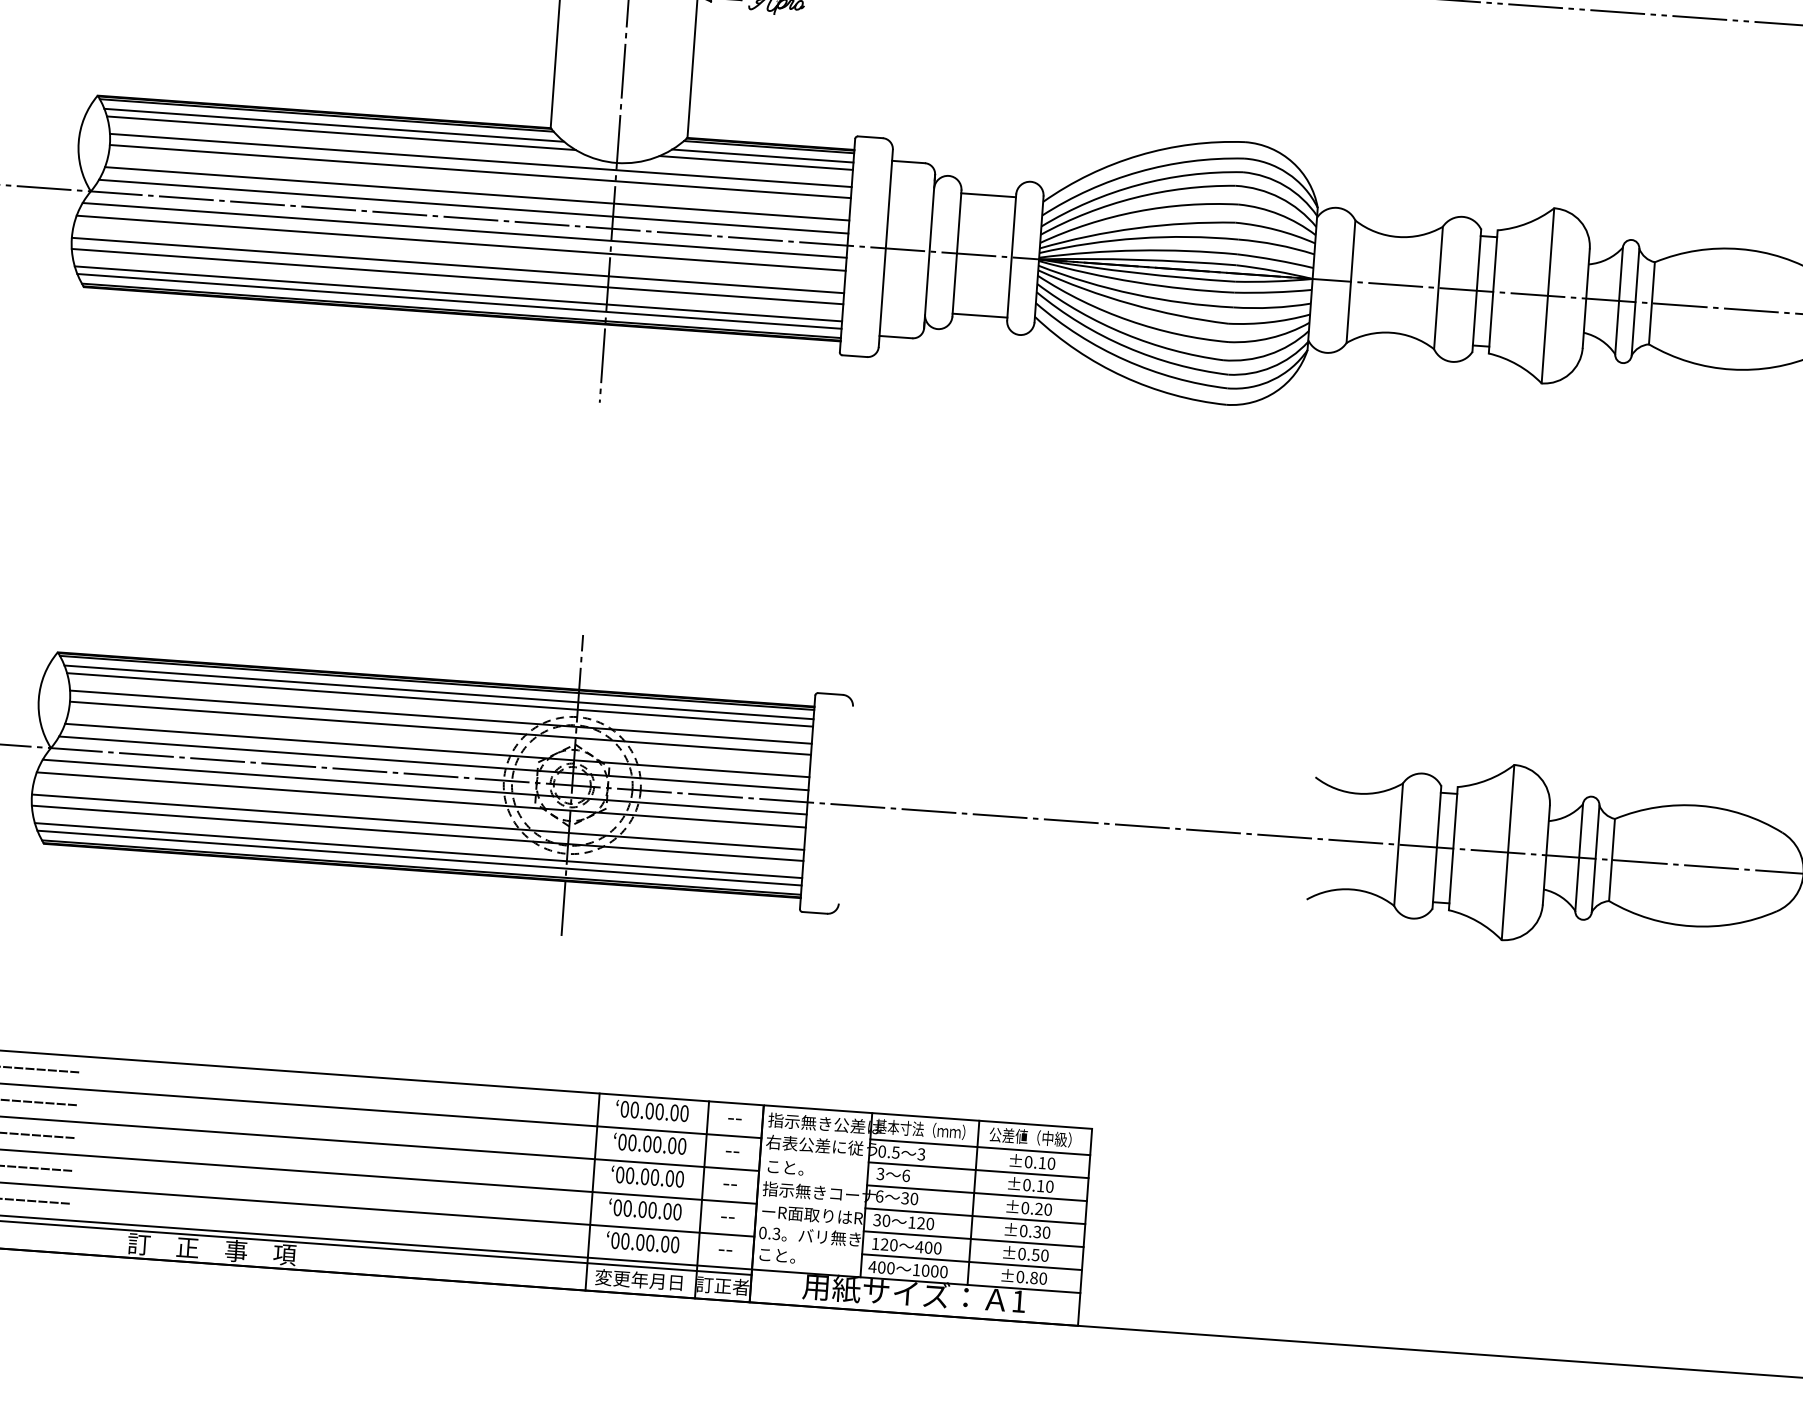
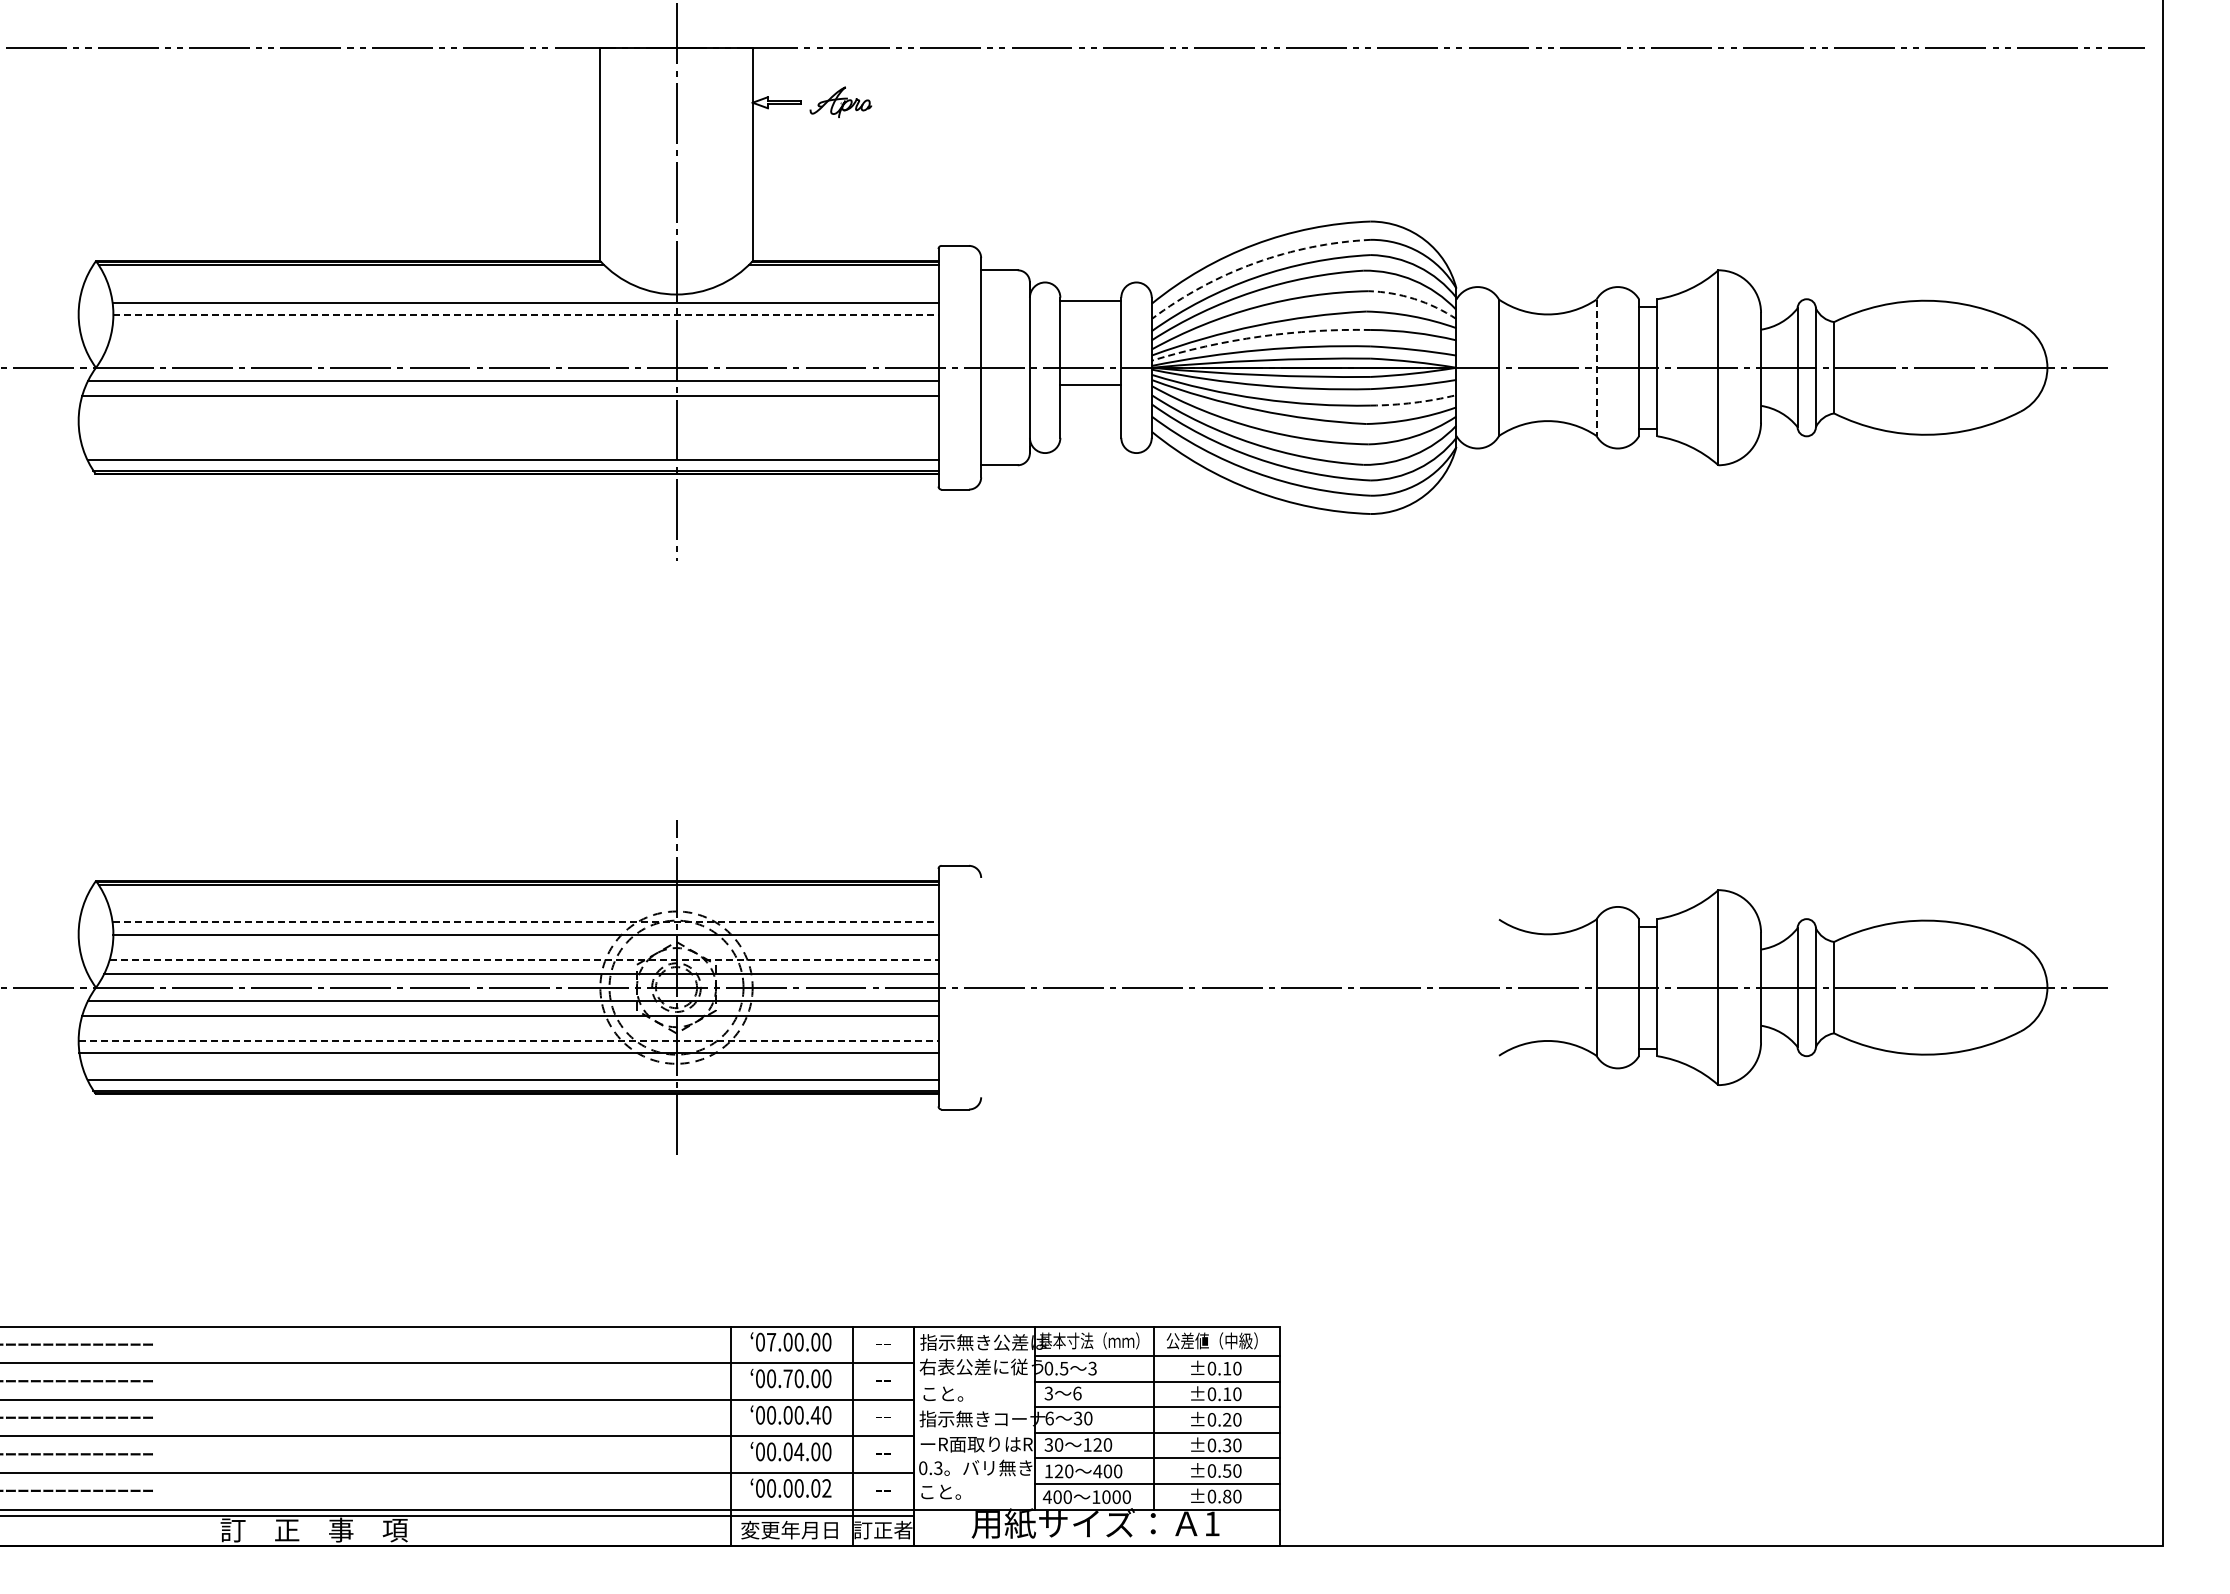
line: (334, 125) -> (360, 275), removed
line: (341, 133) -> (368, 283), removed
line: (762, 156) -> (837, 275), removed
line: (755, 163) -> (830, 283), removed
line: (480, 171) -> (525, 314), solid -> dashed
arc: (1138, 172) -> (1255, 263), solid -> dashed
line: (476, 193) -> (523, 339), removed
line: (473, 206) -> (521, 354), removed
arc: (1279, 214) -> (1414, 299), solid -> dashed
arc: (1138, 238) -> (1260, 336), solid -> dashed
line: (457, 265) -> (508, 420), removed
line: (457, 276) -> (508, 433), removed
line: (1438, 288) -> (1596, 368), solid -> dashed
line: (458, 294) -> (511, 452), removed
arc: (1271, 307) -> (1413, 402), solid -> dashed
line: (979, 315) -> (1090, 384), moved
line: (439, 692) -> (521, 895), removed
line: (439, 699) -> (522, 903), removed
line: (440, 717) -> (525, 922), solid -> dashed
line: (437, 750) -> (524, 959), solid -> dashed
line: (418, 822) -> (508, 1040), solid -> dashed
line: (418, 850) -> (511, 1071), removed
text: (634, 1109) -> (771, 1341), 00.00.00 -> 07.00.00
text: (646, 1143) -> (787, 1378), 00.00.00 -> 00.70.00
text: (669, 1178) -> (815, 1415), 00.00.00 -> 00.00.40
text: (652, 1209) -> (799, 1451), 00.00.00 -> 00.04.00
text: (674, 1244) -> (826, 1488), 00.00.00 -> 00.00.02

